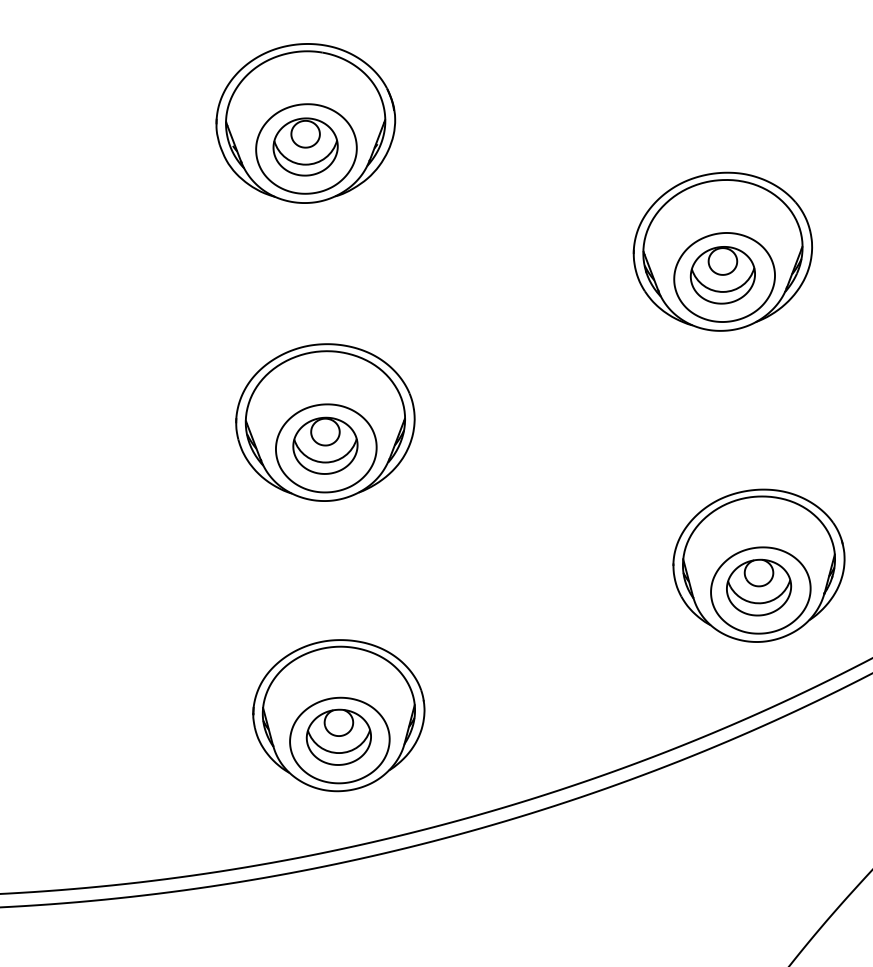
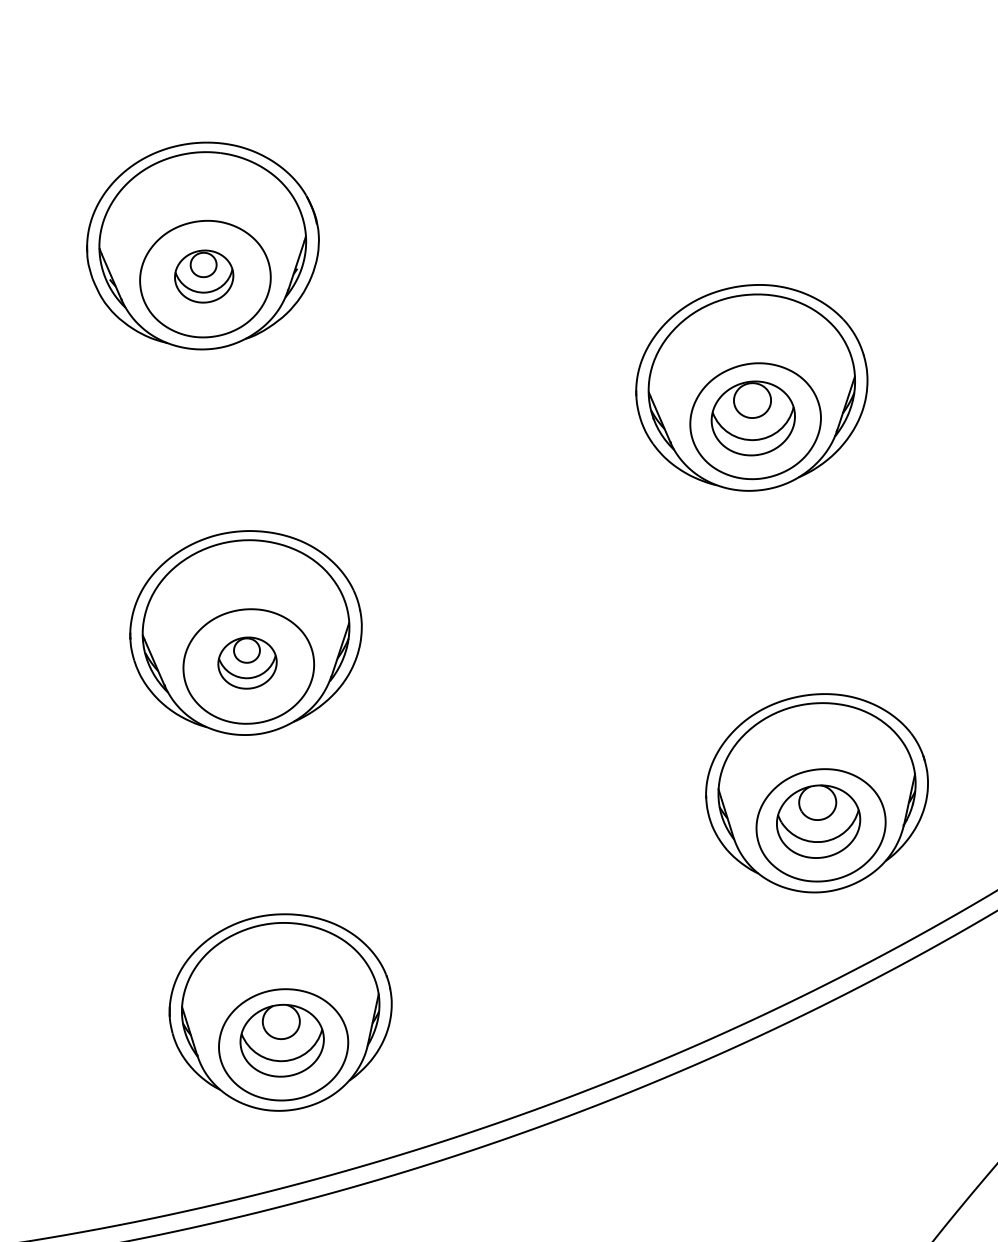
part: (305, 146) -> (204, 275), size x0.7
part: (325, 445) -> (247, 662), size x0.7

